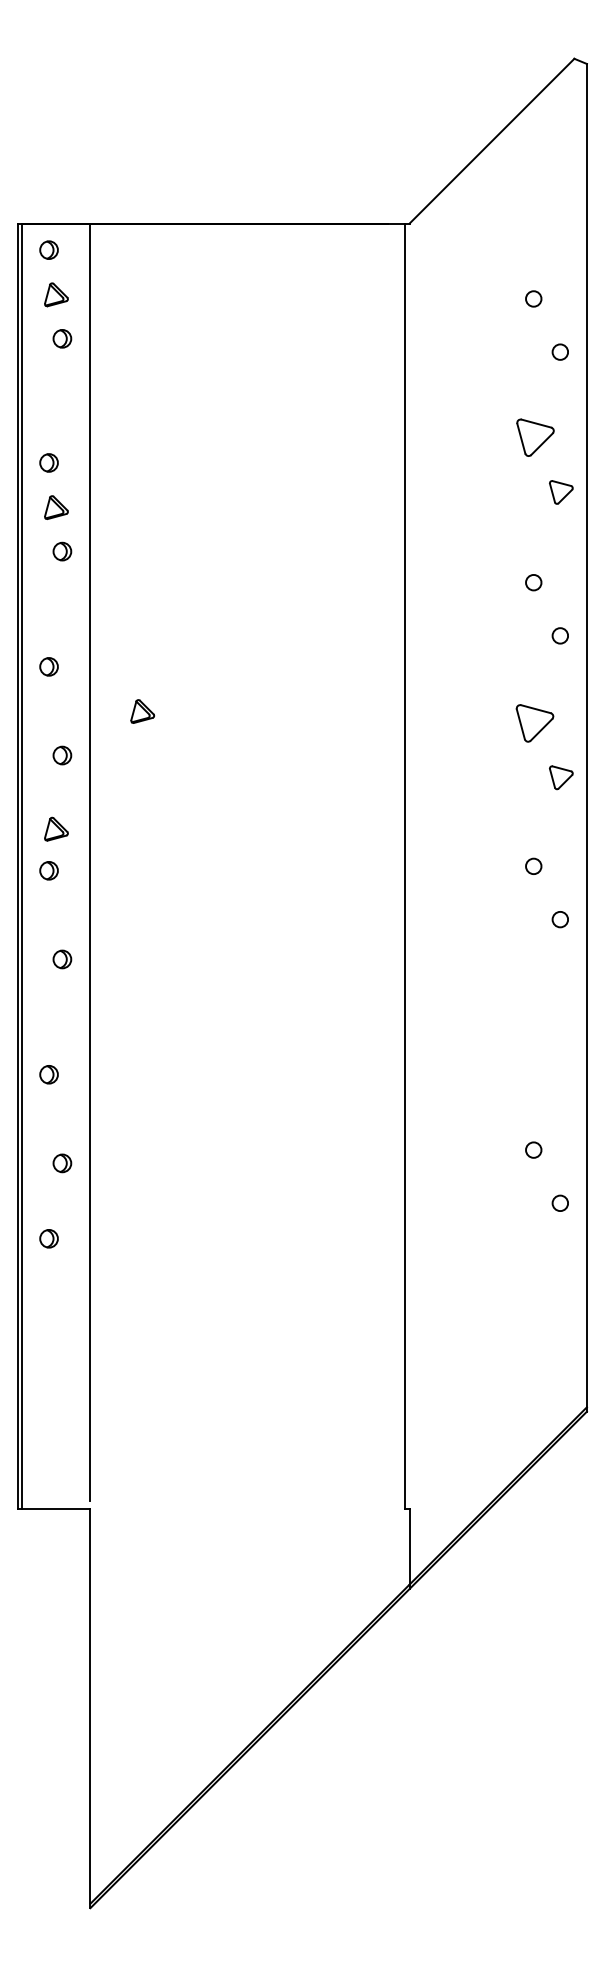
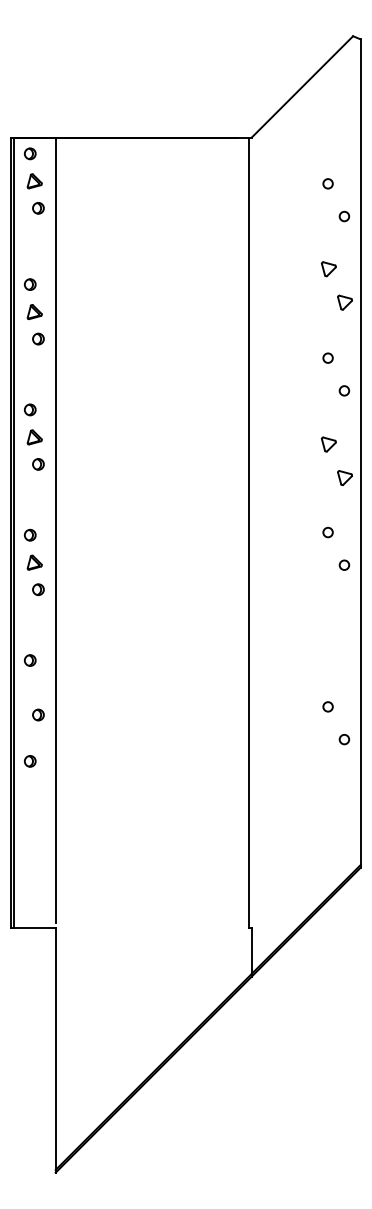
part: (534, 438) -> (328, 269), size x0.62
part: (142, 711) -> (34, 437), moved
part: (534, 723) -> (328, 444), size x0.62
part: (55, 828) -> (34, 562), moved

